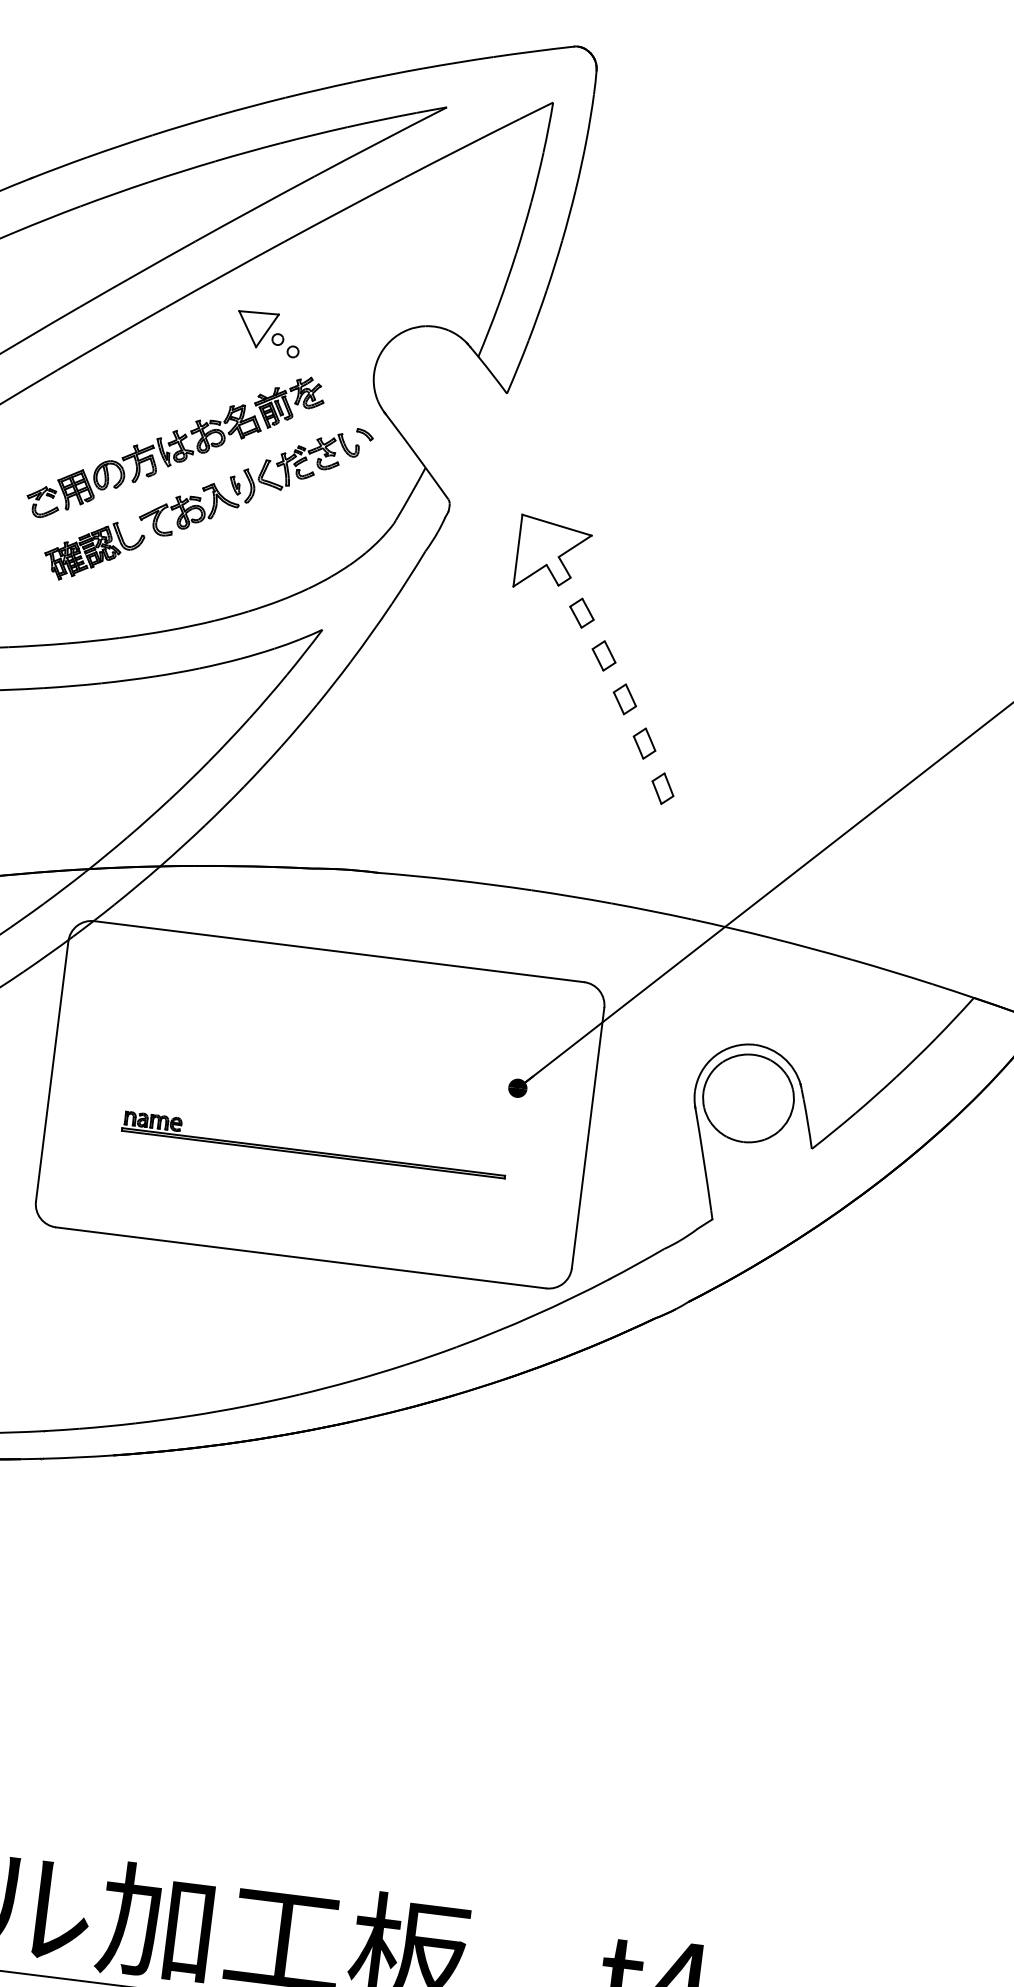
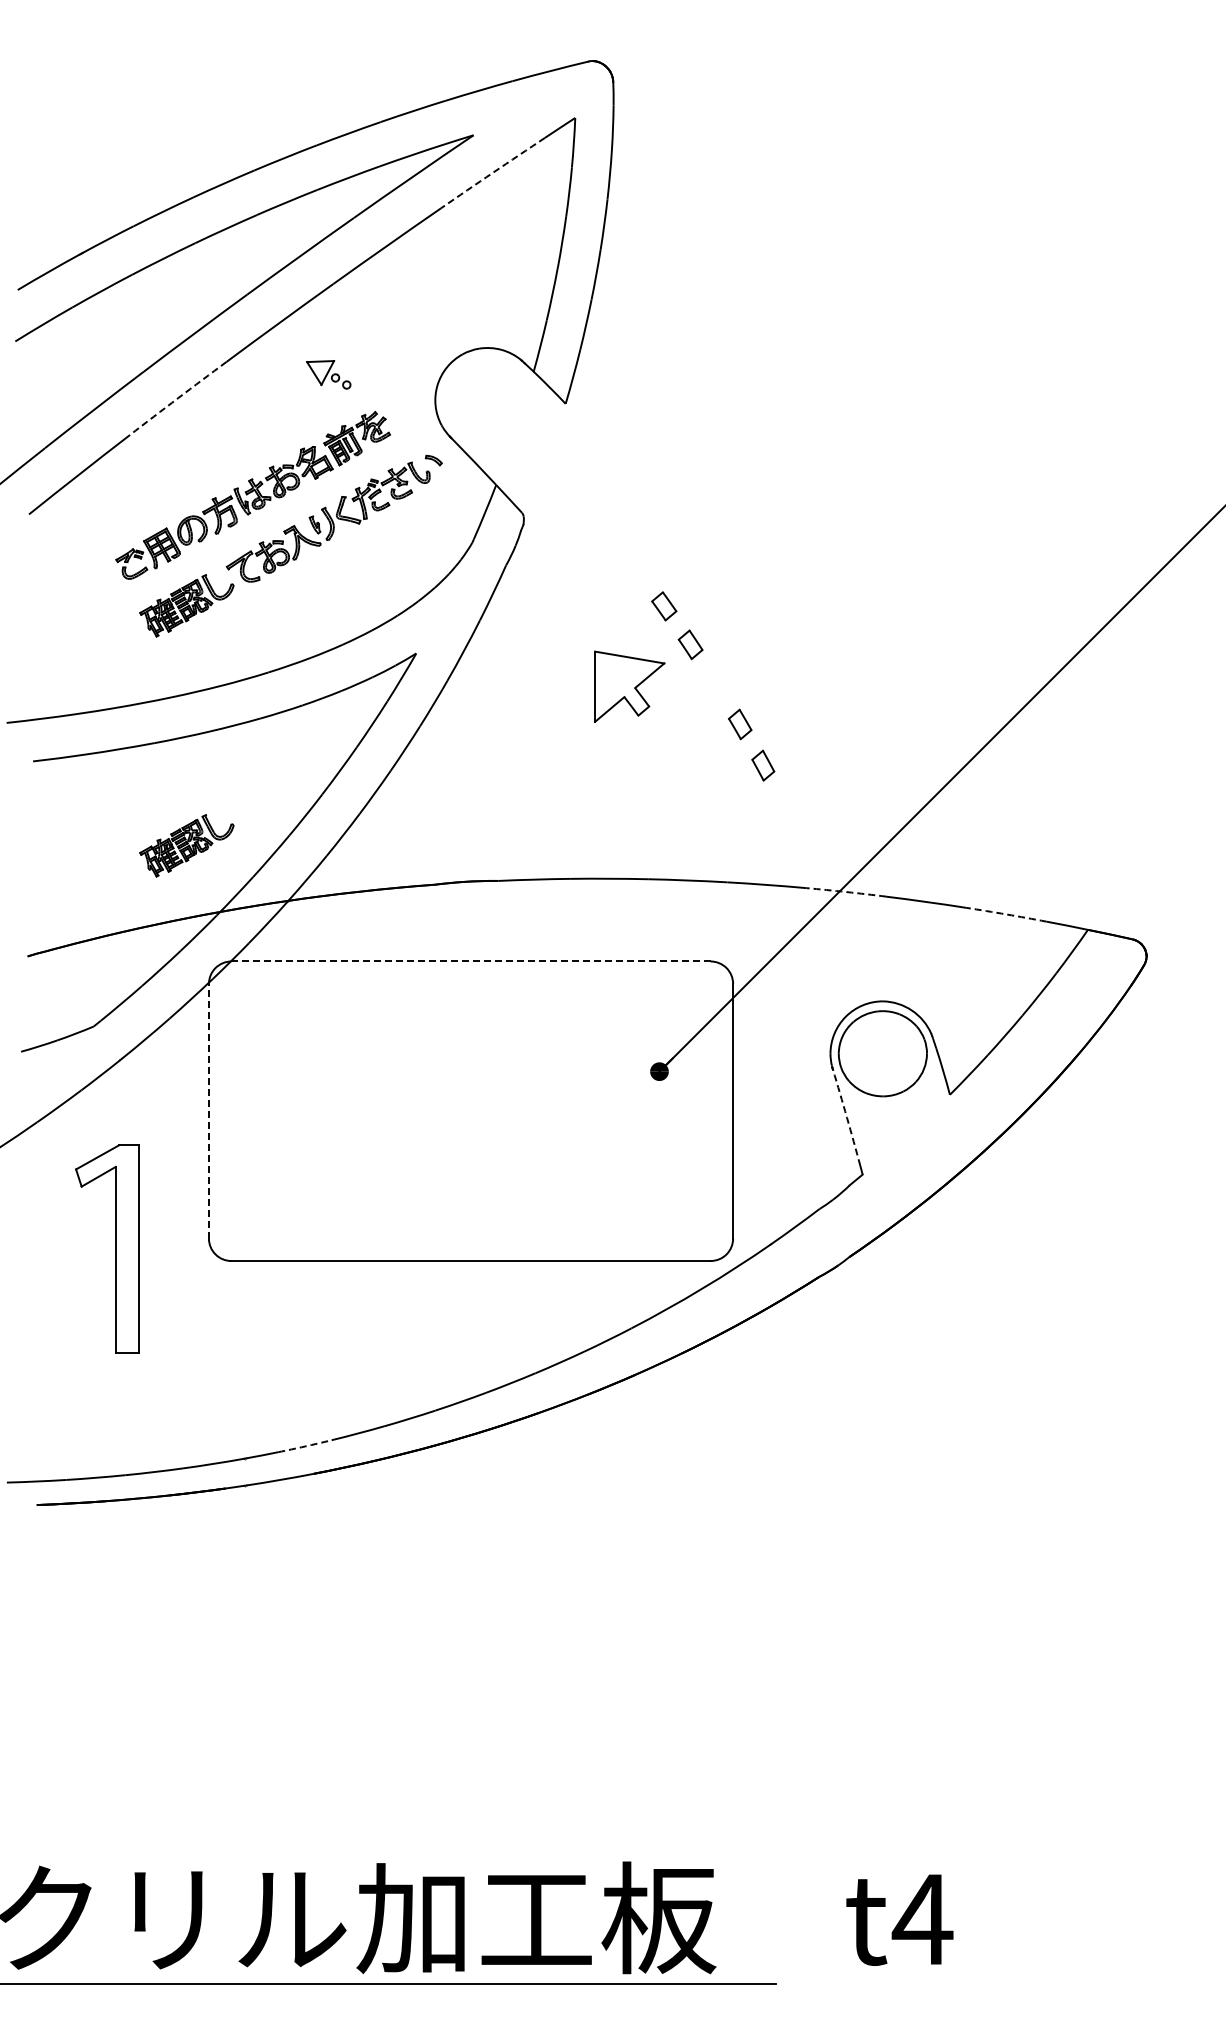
arc: (462, 147) -> (493, 172), solid -> dashed
part: (268, 333) -> (328, 374), size x0.7
arc: (111, 338) -> (178, 398), solid -> dashed
part: (553, 554) -> (629, 686), moved
part: (624, 698) -> (715, 683), removed
part: (63, 796) -> (186, 845), added
arc: (731, 928) -> (846, 892), solid -> dashed
line: (339, 951) -> (471, 961), solid -> dashed
arc: (892, 971) -> (1006, 914), solid -> dashed
line: (51, 1070) -> (208, 1110), solid -> dashed
part: (313, 1151) -> (470, 1157), removed
arc: (704, 1159) -> (847, 1117), solid -> dashed
arc: (108, 1426) -> (305, 1446), solid -> dashed

